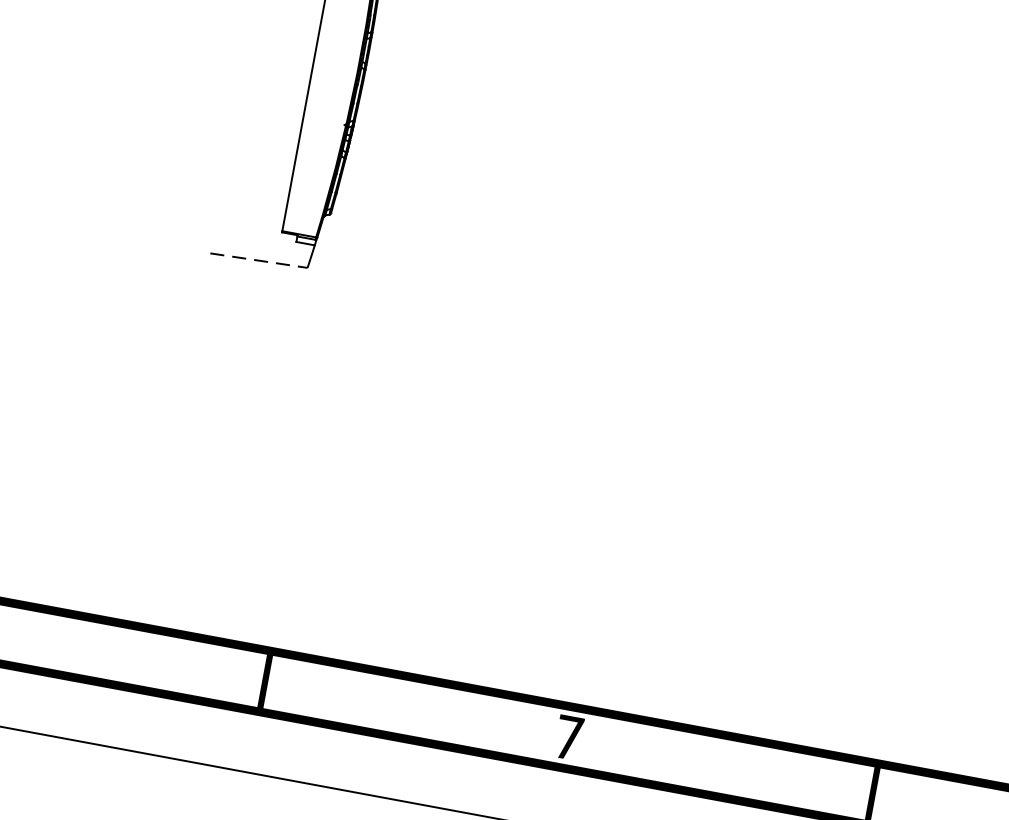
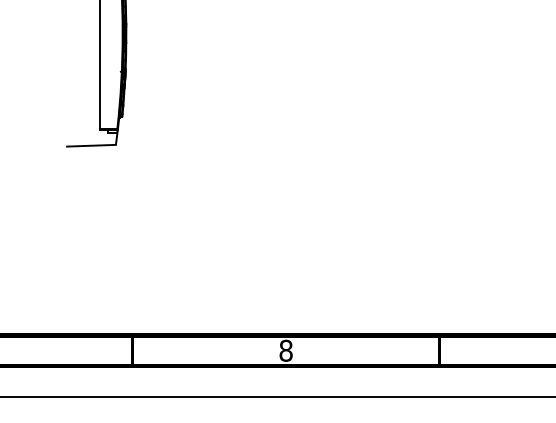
line: (259, 260) -> (91, 145), dashed -> solid
text: (567, 736) -> (285, 350), 7 -> 8

